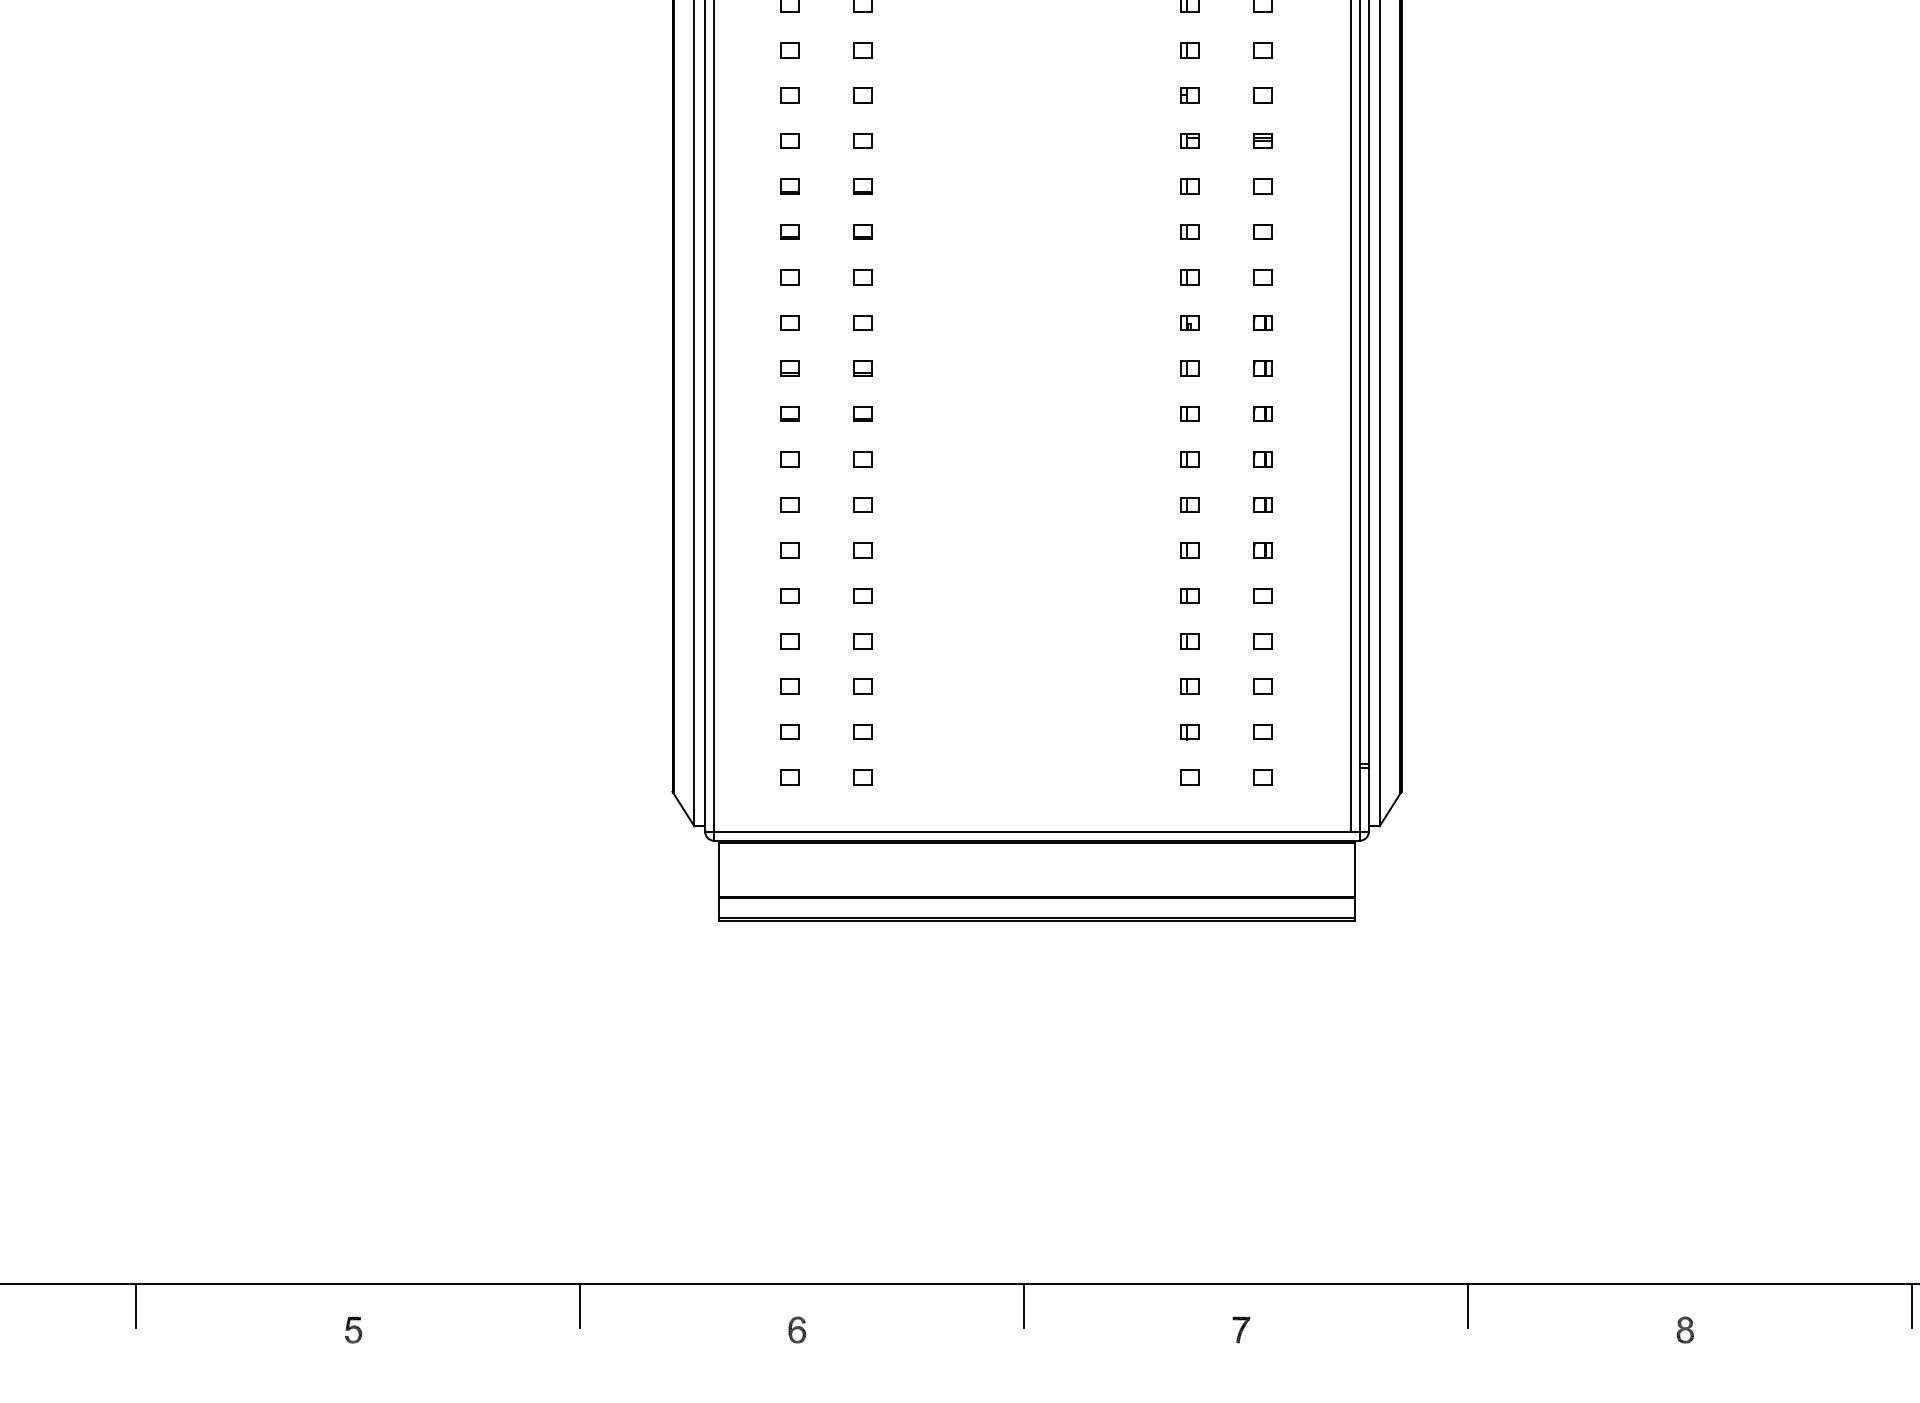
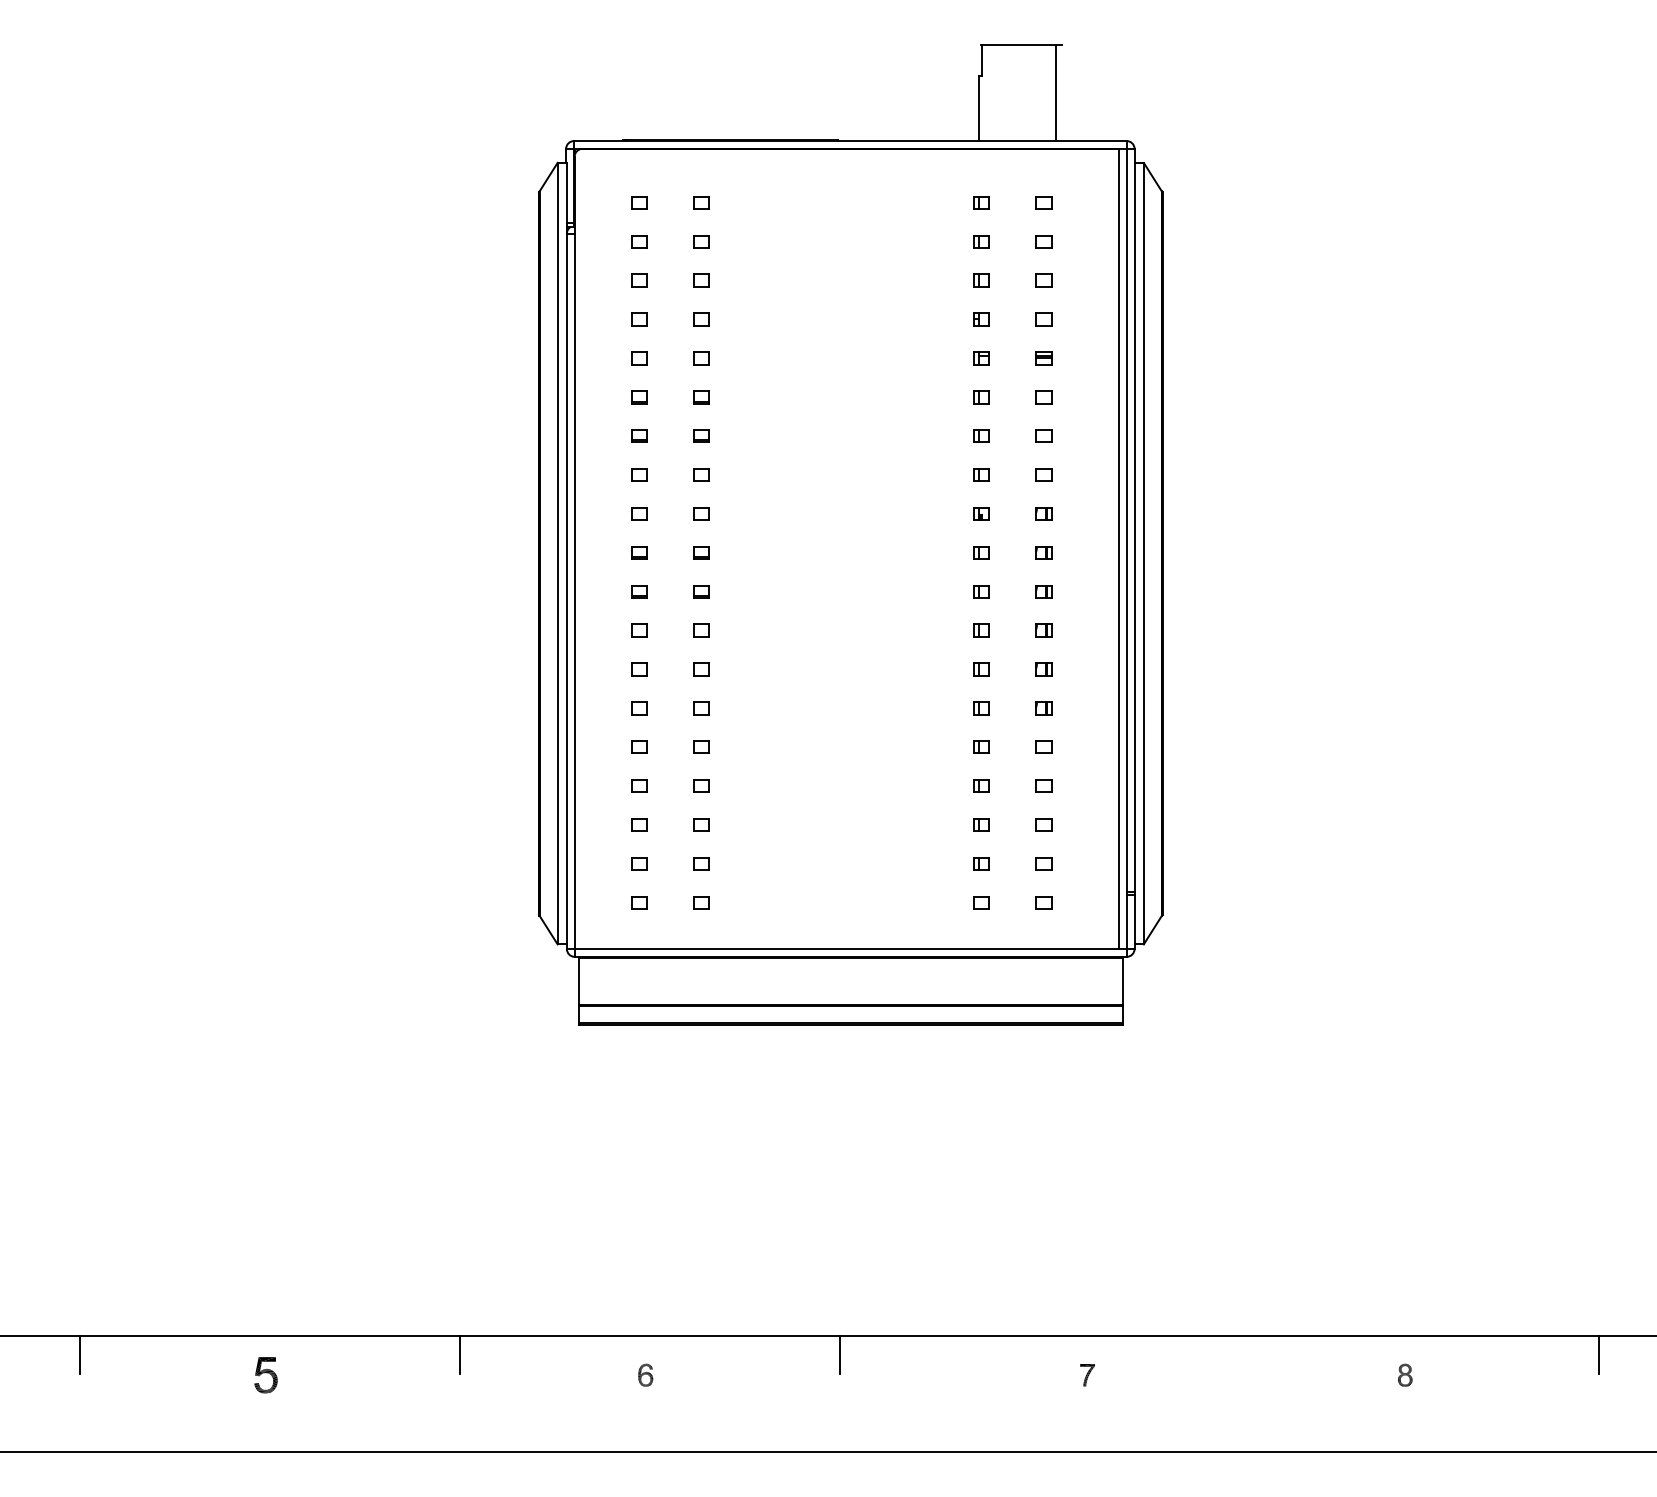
line: (1468, 1305) -> (1219, 1354), removed
part: (353, 1330) -> (266, 1375), size x1.6
part: (1241, 1330) -> (1087, 1375), moved

